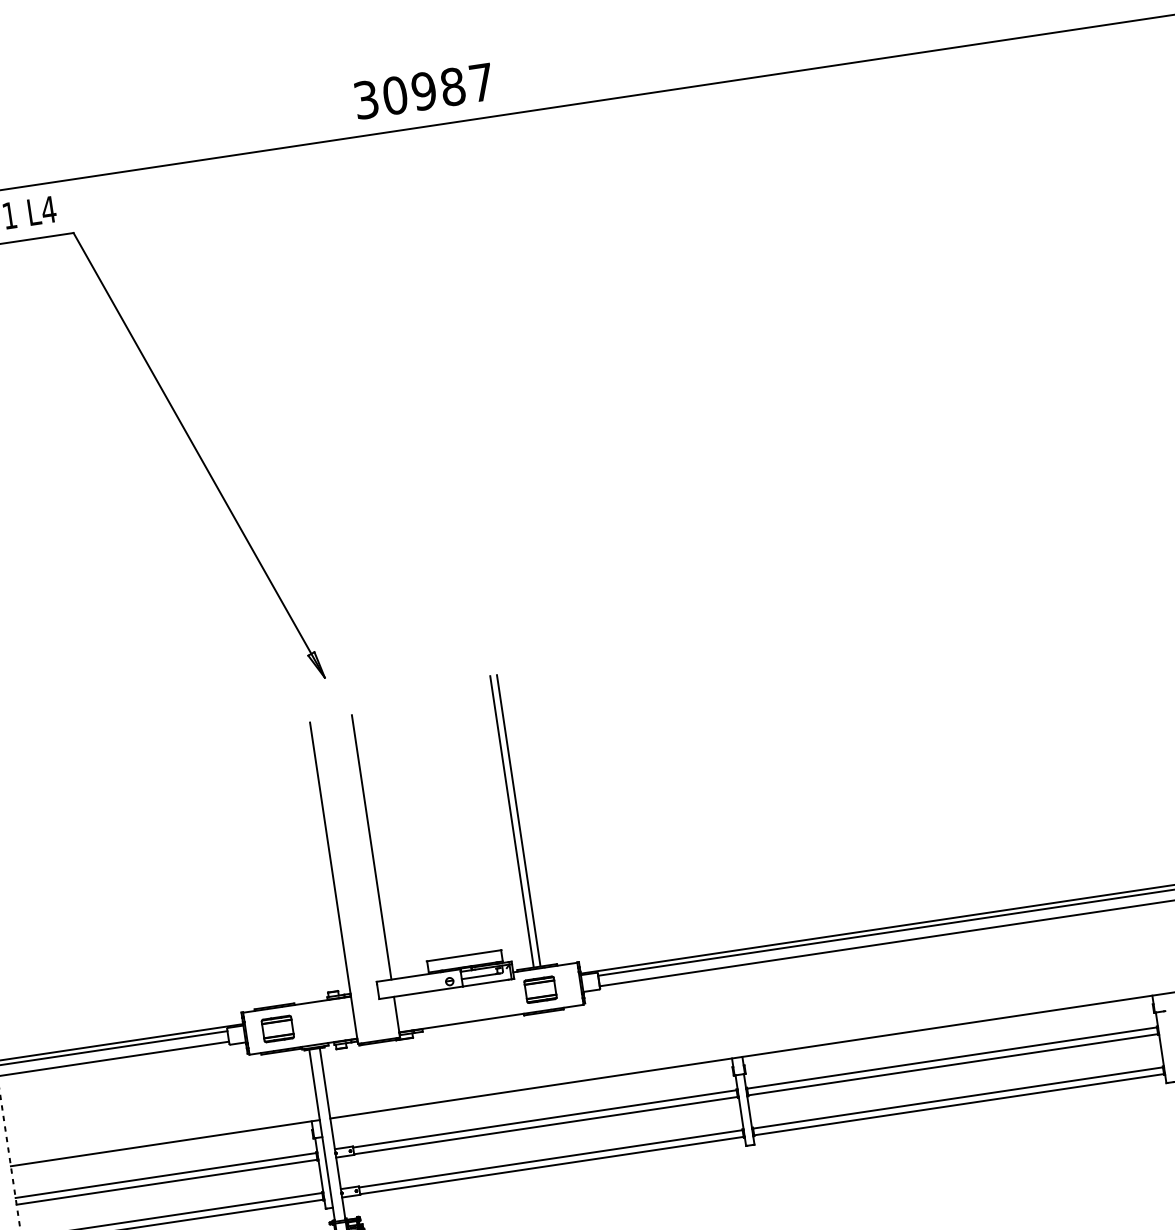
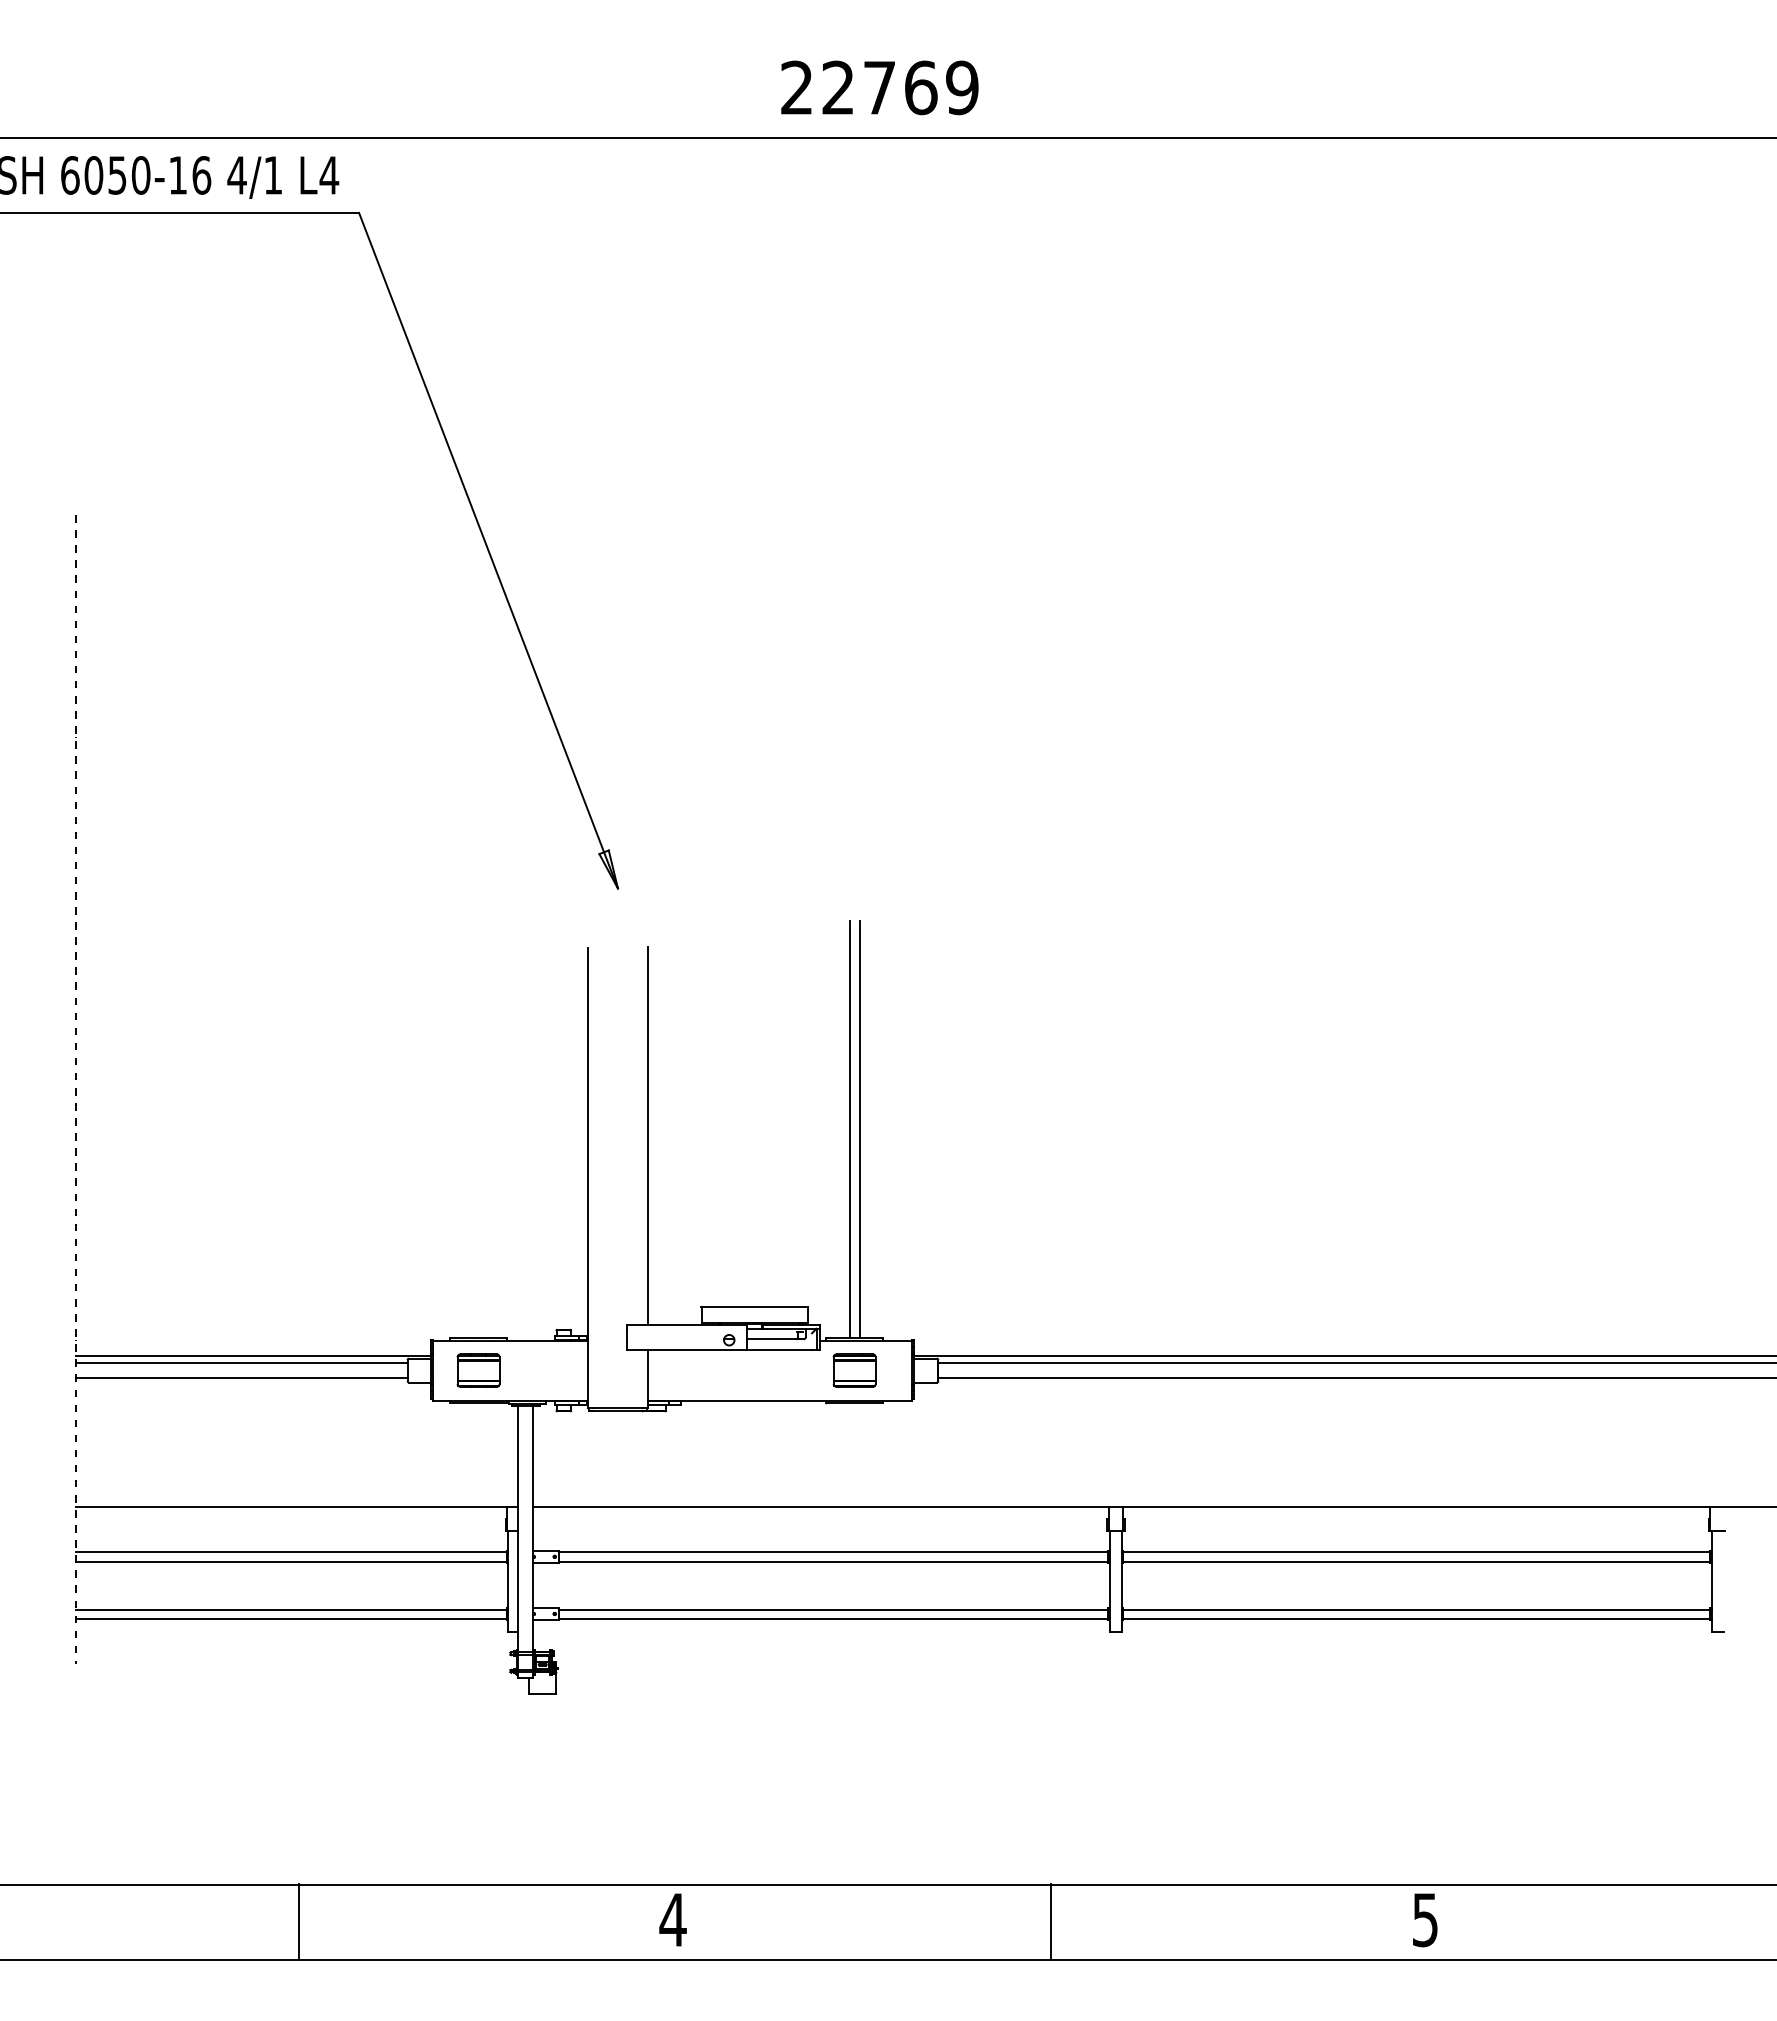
text: (423, 91) -> (879, 87), 30987 -> 22769

